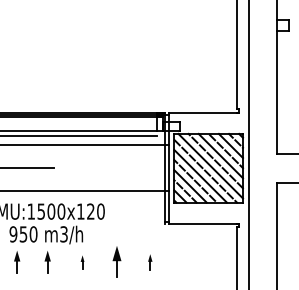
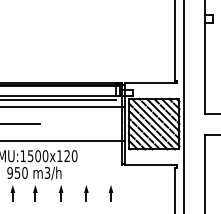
part: (82, 262) -> (61, 193), size x1.67
part: (116, 262) -> (86, 193), size x0.71
part: (150, 262) -> (111, 193), size x1.43

